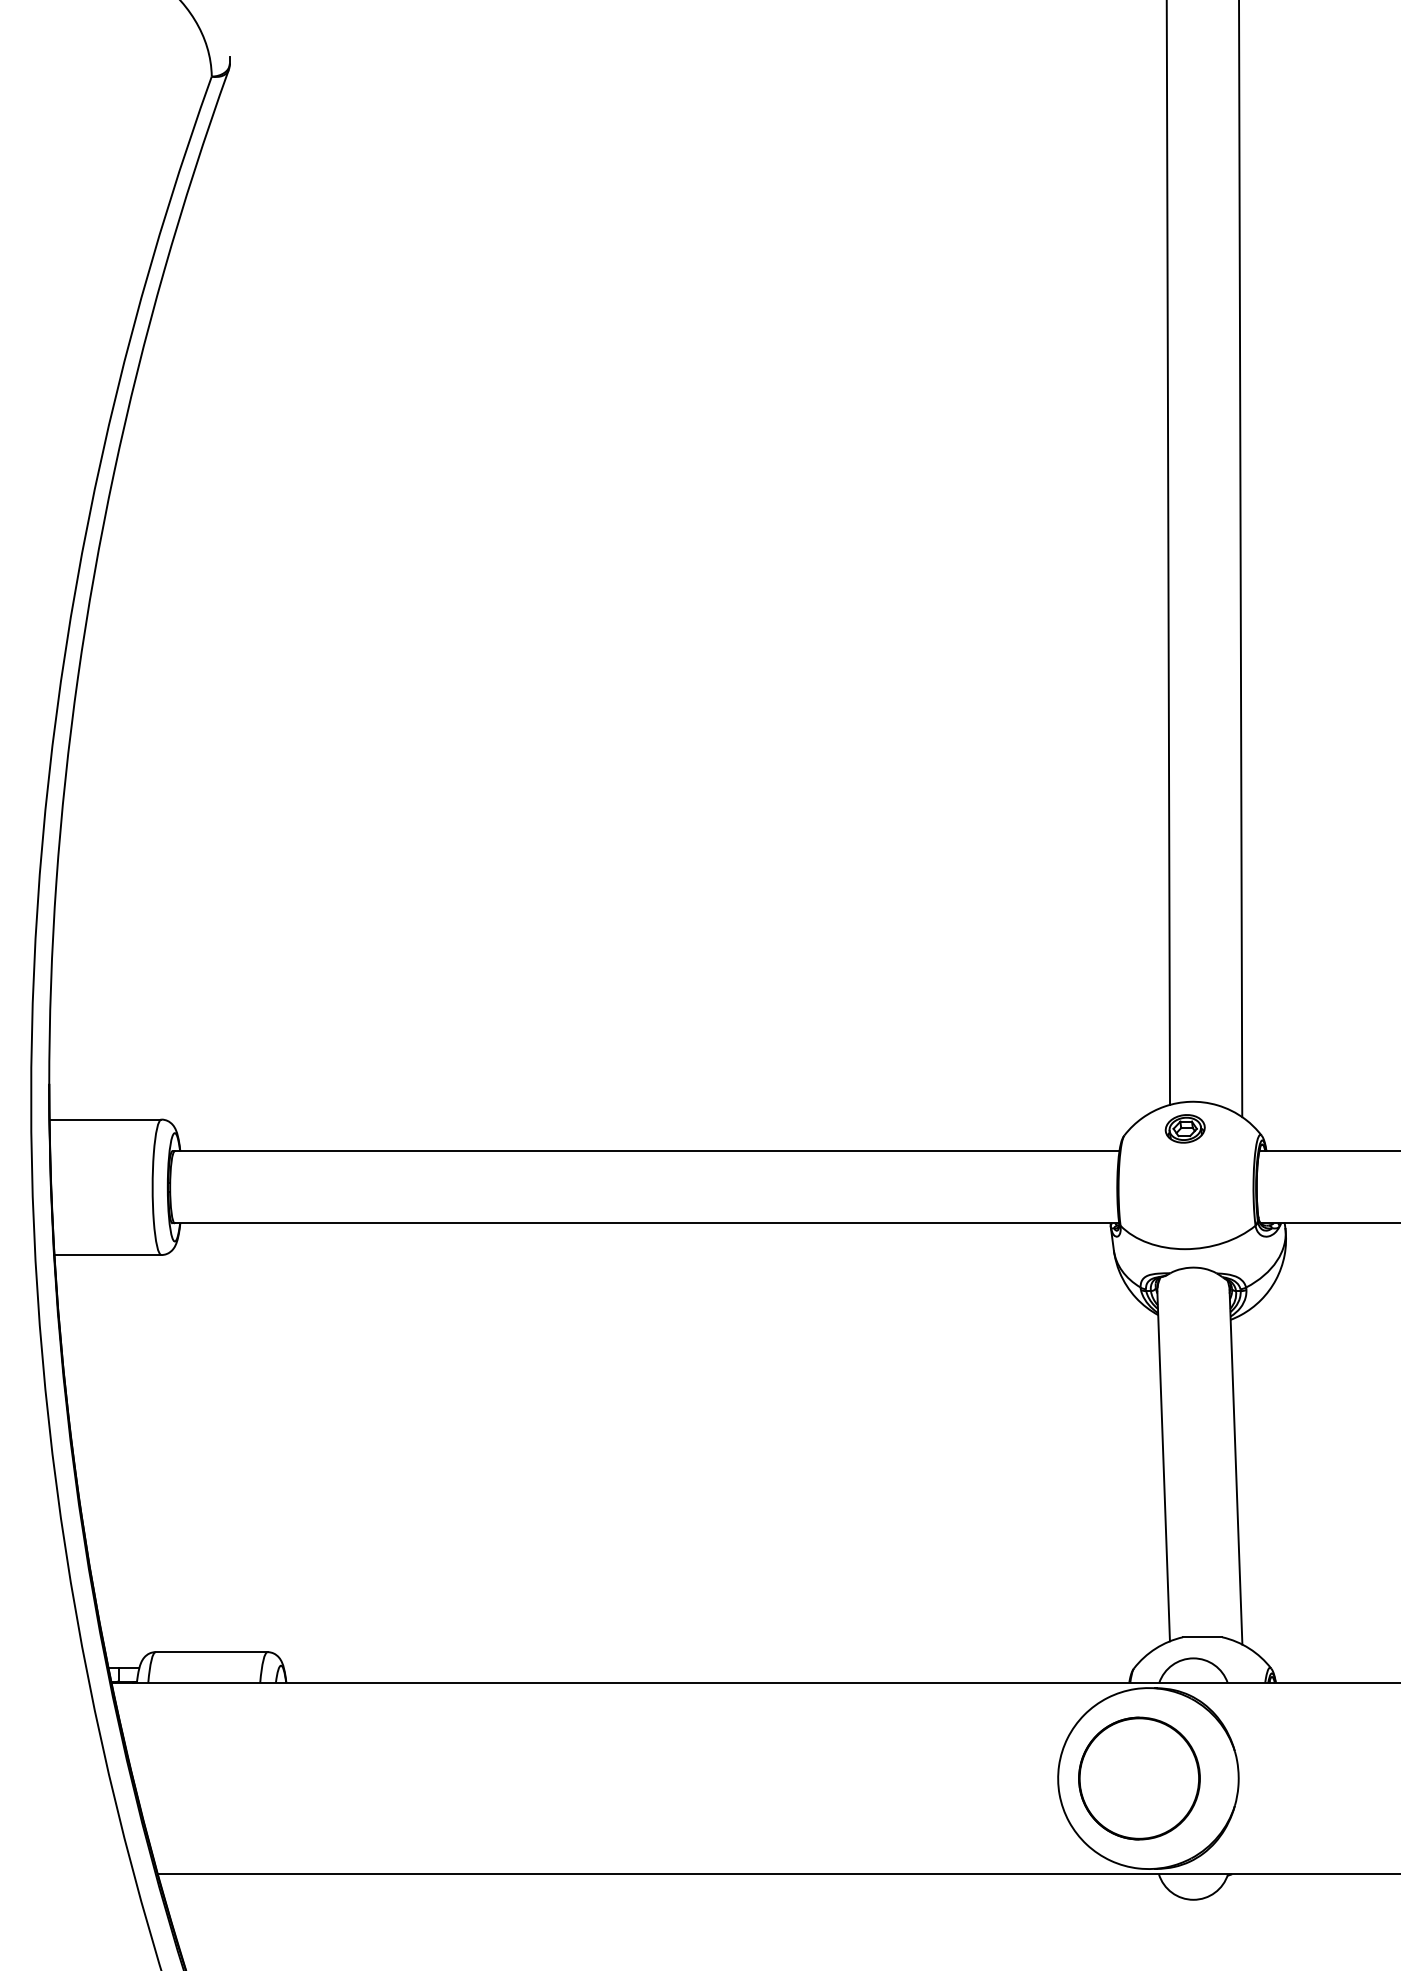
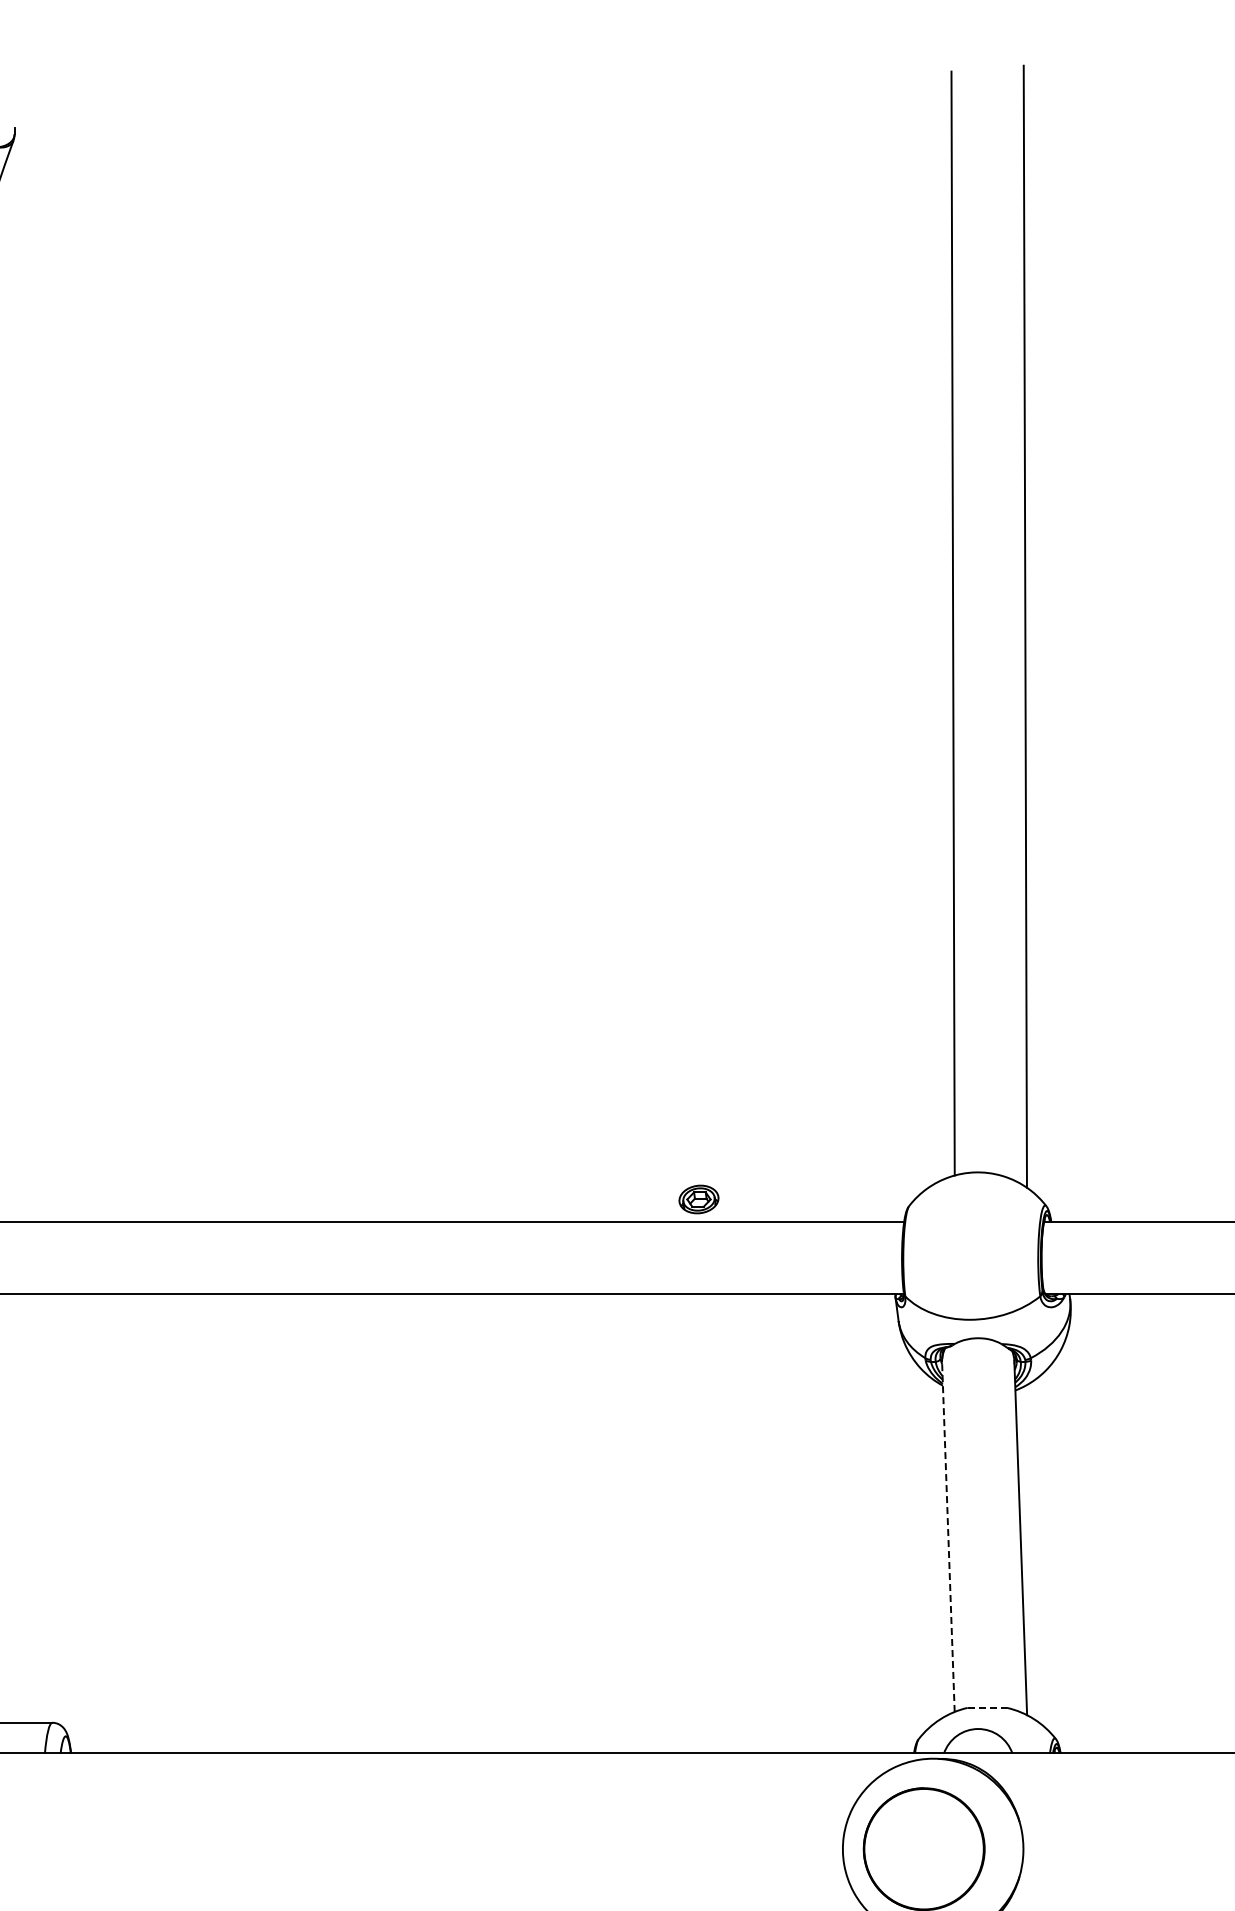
part: (1184, 1128) -> (698, 1199), moved
line: (1163, 1466) -> (948, 1537), solid -> dashed
line: (1202, 1637) -> (987, 1708), solid -> dashed

